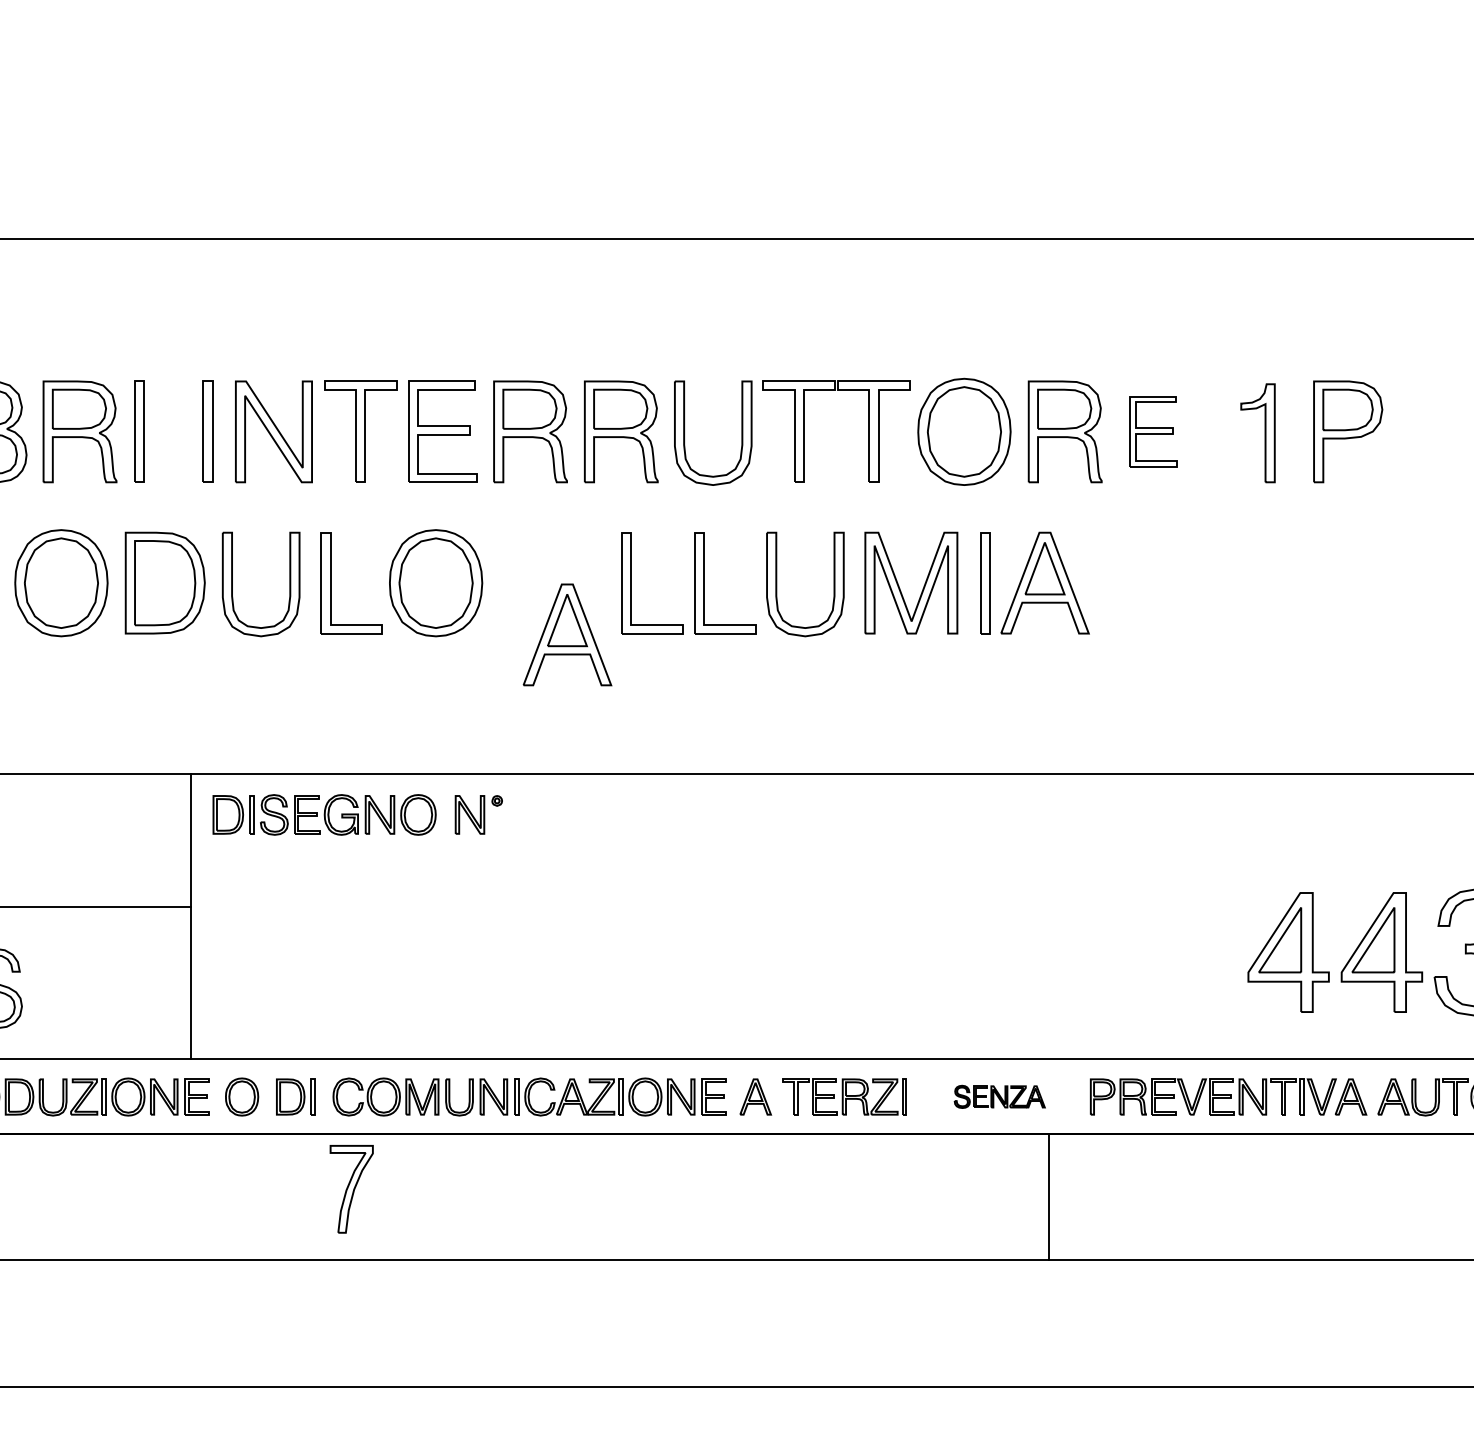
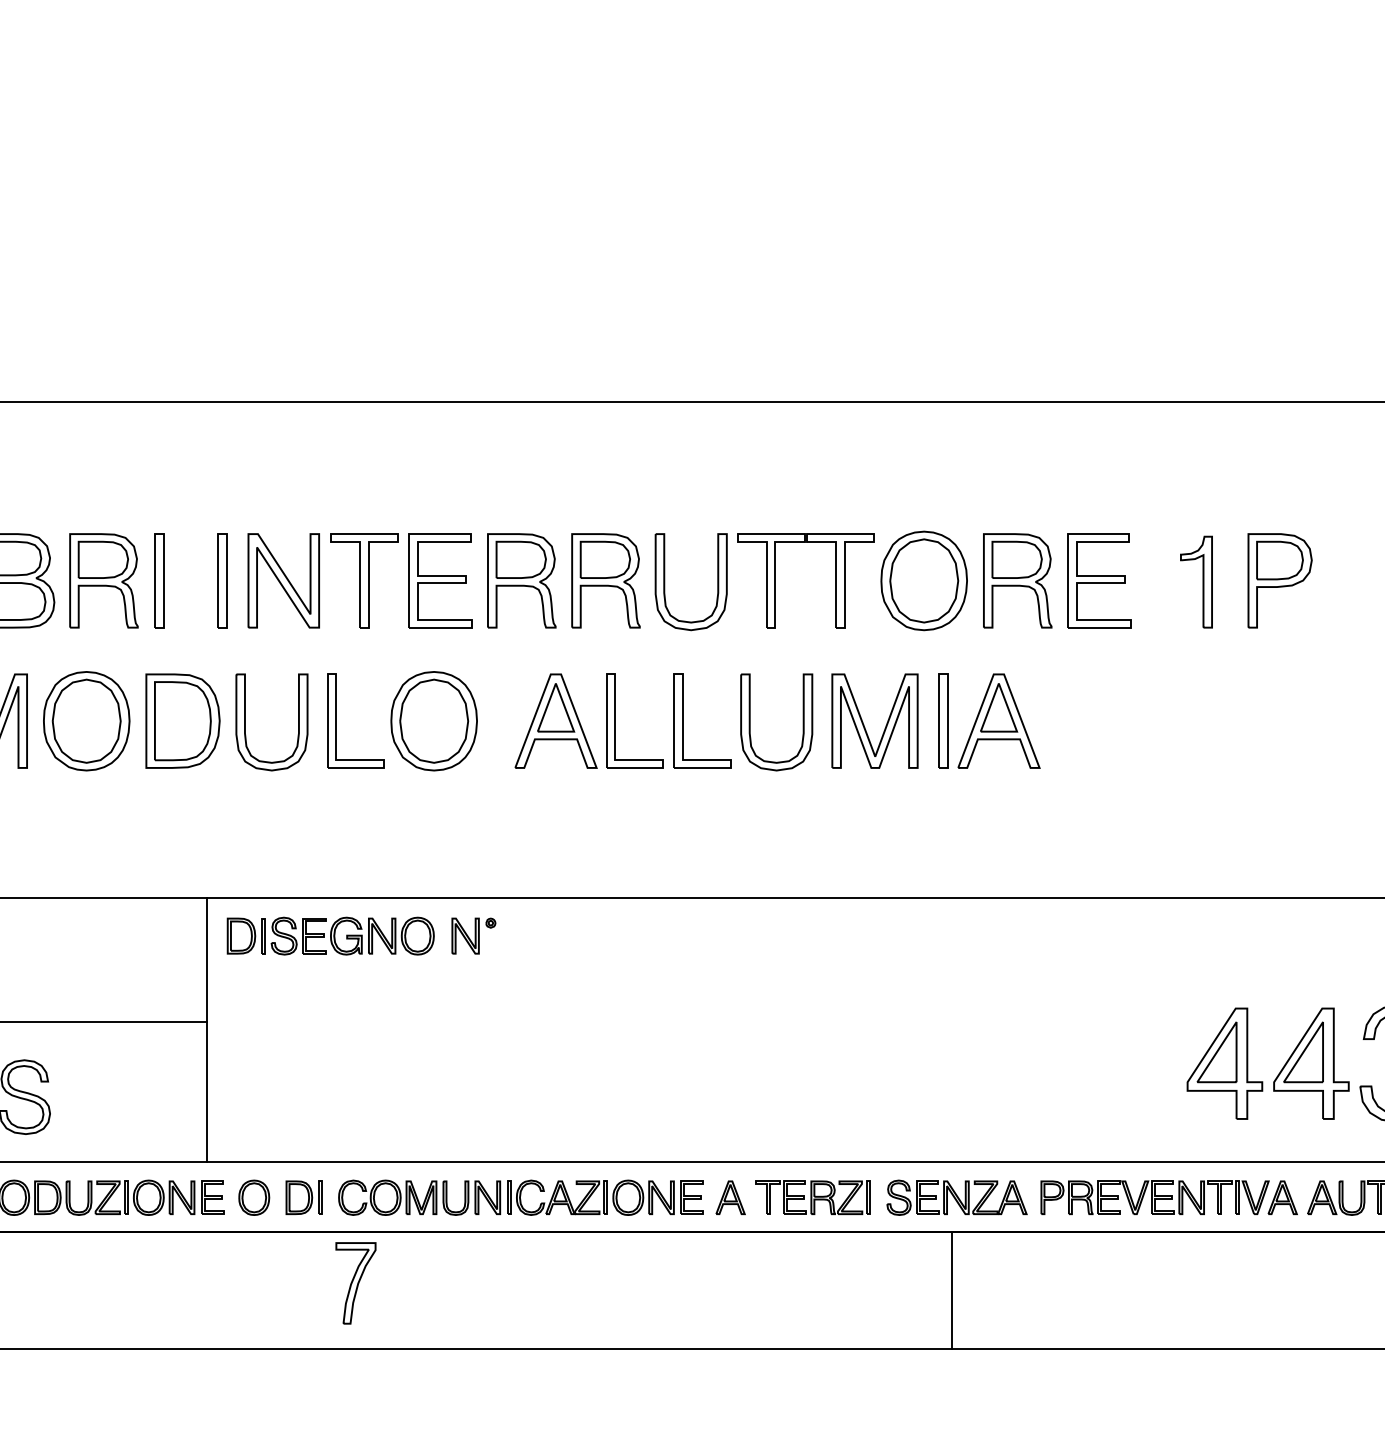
part: (1153, 431) -> (1099, 580), size x1.43
part: (566, 634) -> (555, 720), moved
part: (999, 1096) -> (956, 1197), size x1.67
line: (1048, 1196) -> (951, 1290), moved

